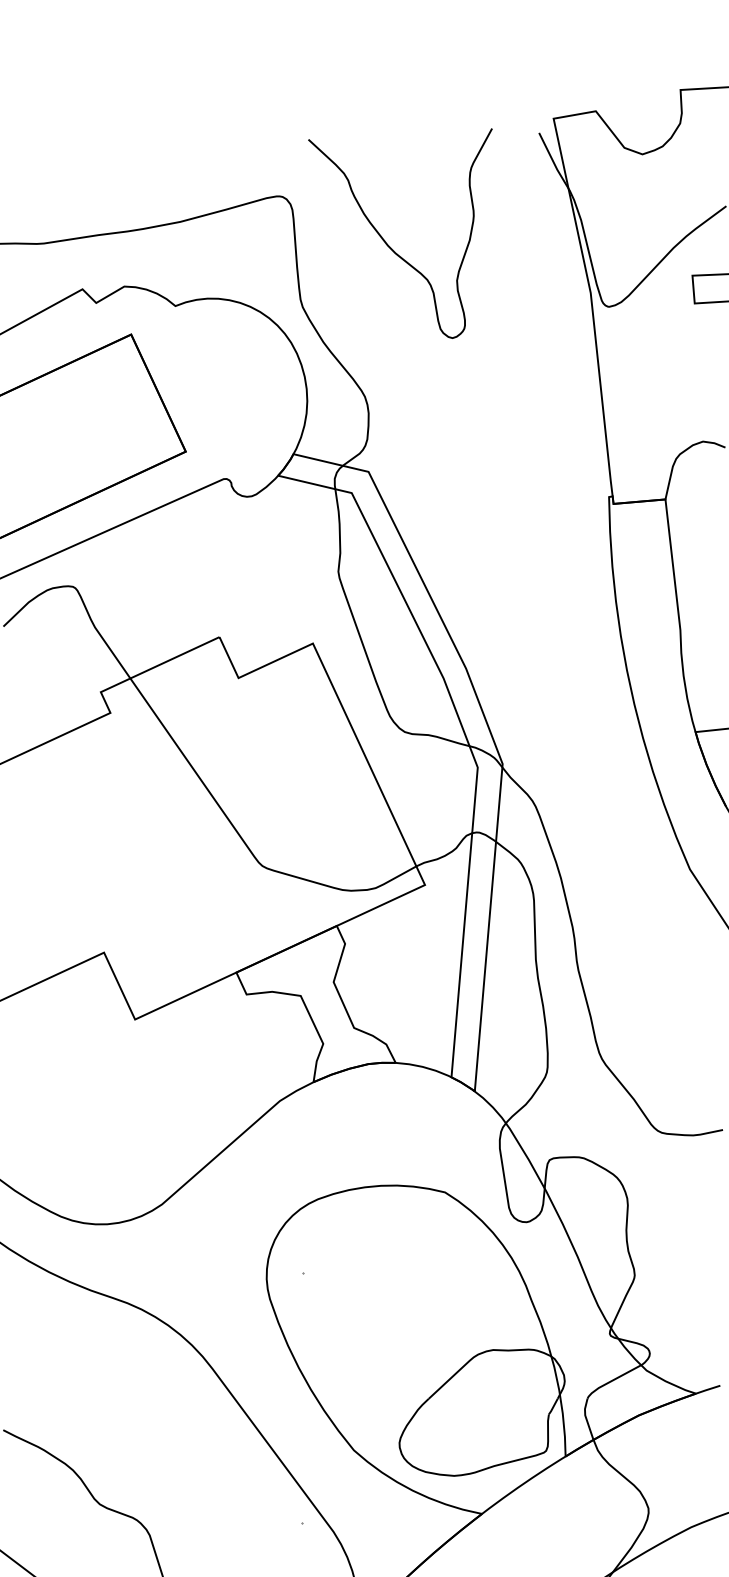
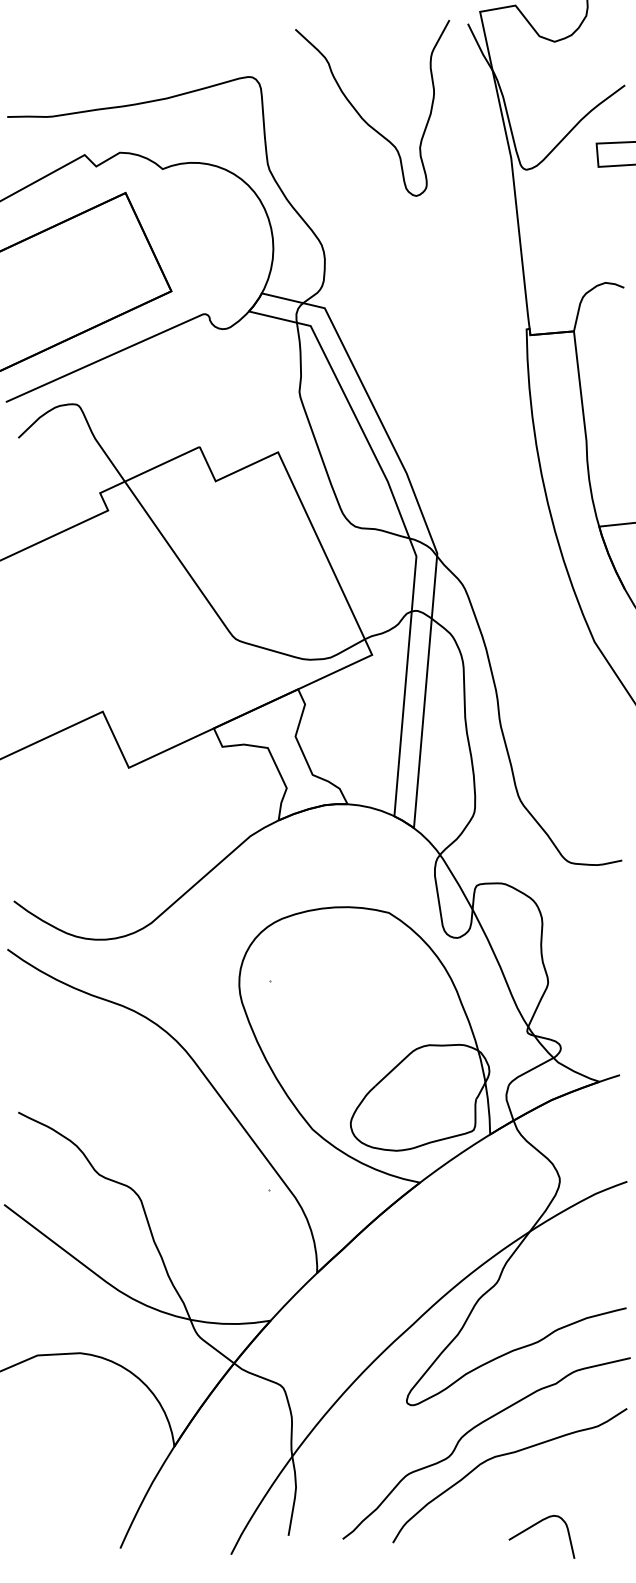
curve: (386, 241) -> (360, 114), moved

